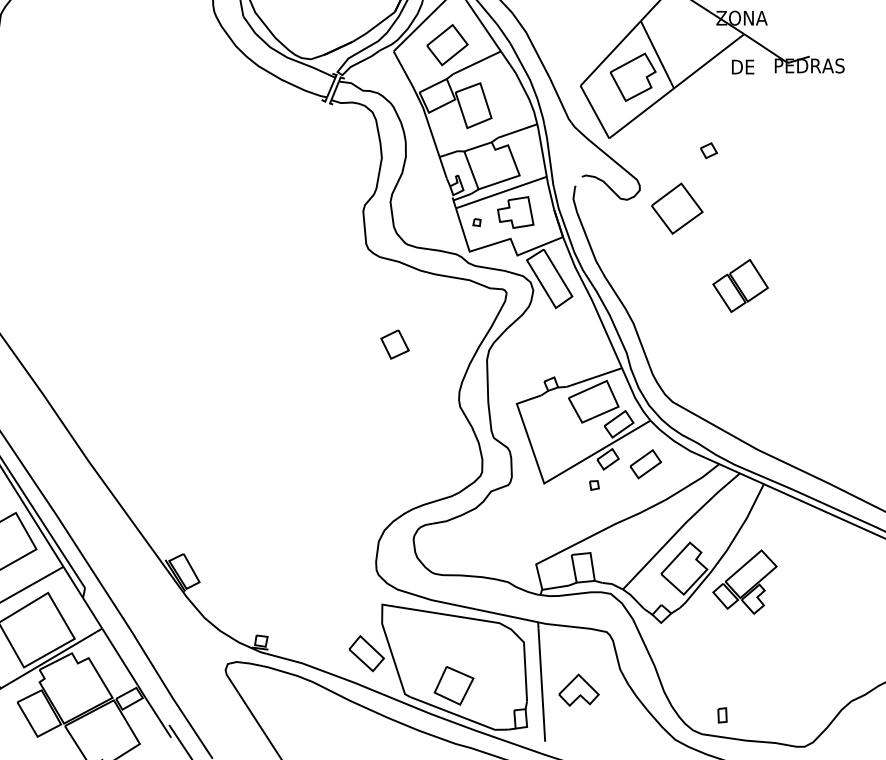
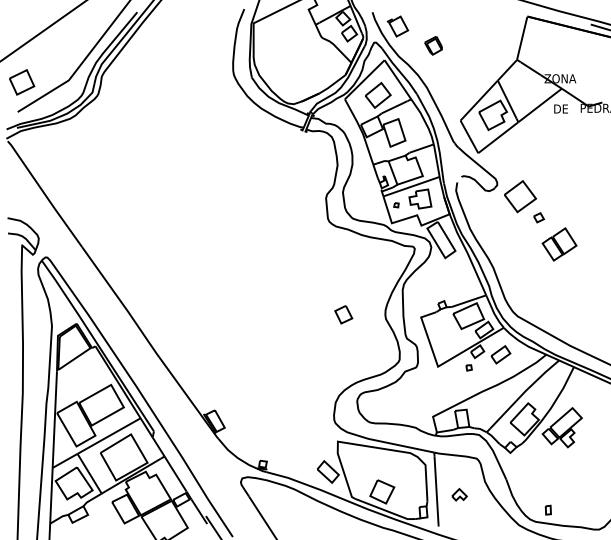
part: (709, 150) -> (539, 217), moved
part: (394, 344) -> (343, 314), moved
part: (578, 690) -> (459, 494), size x0.6

